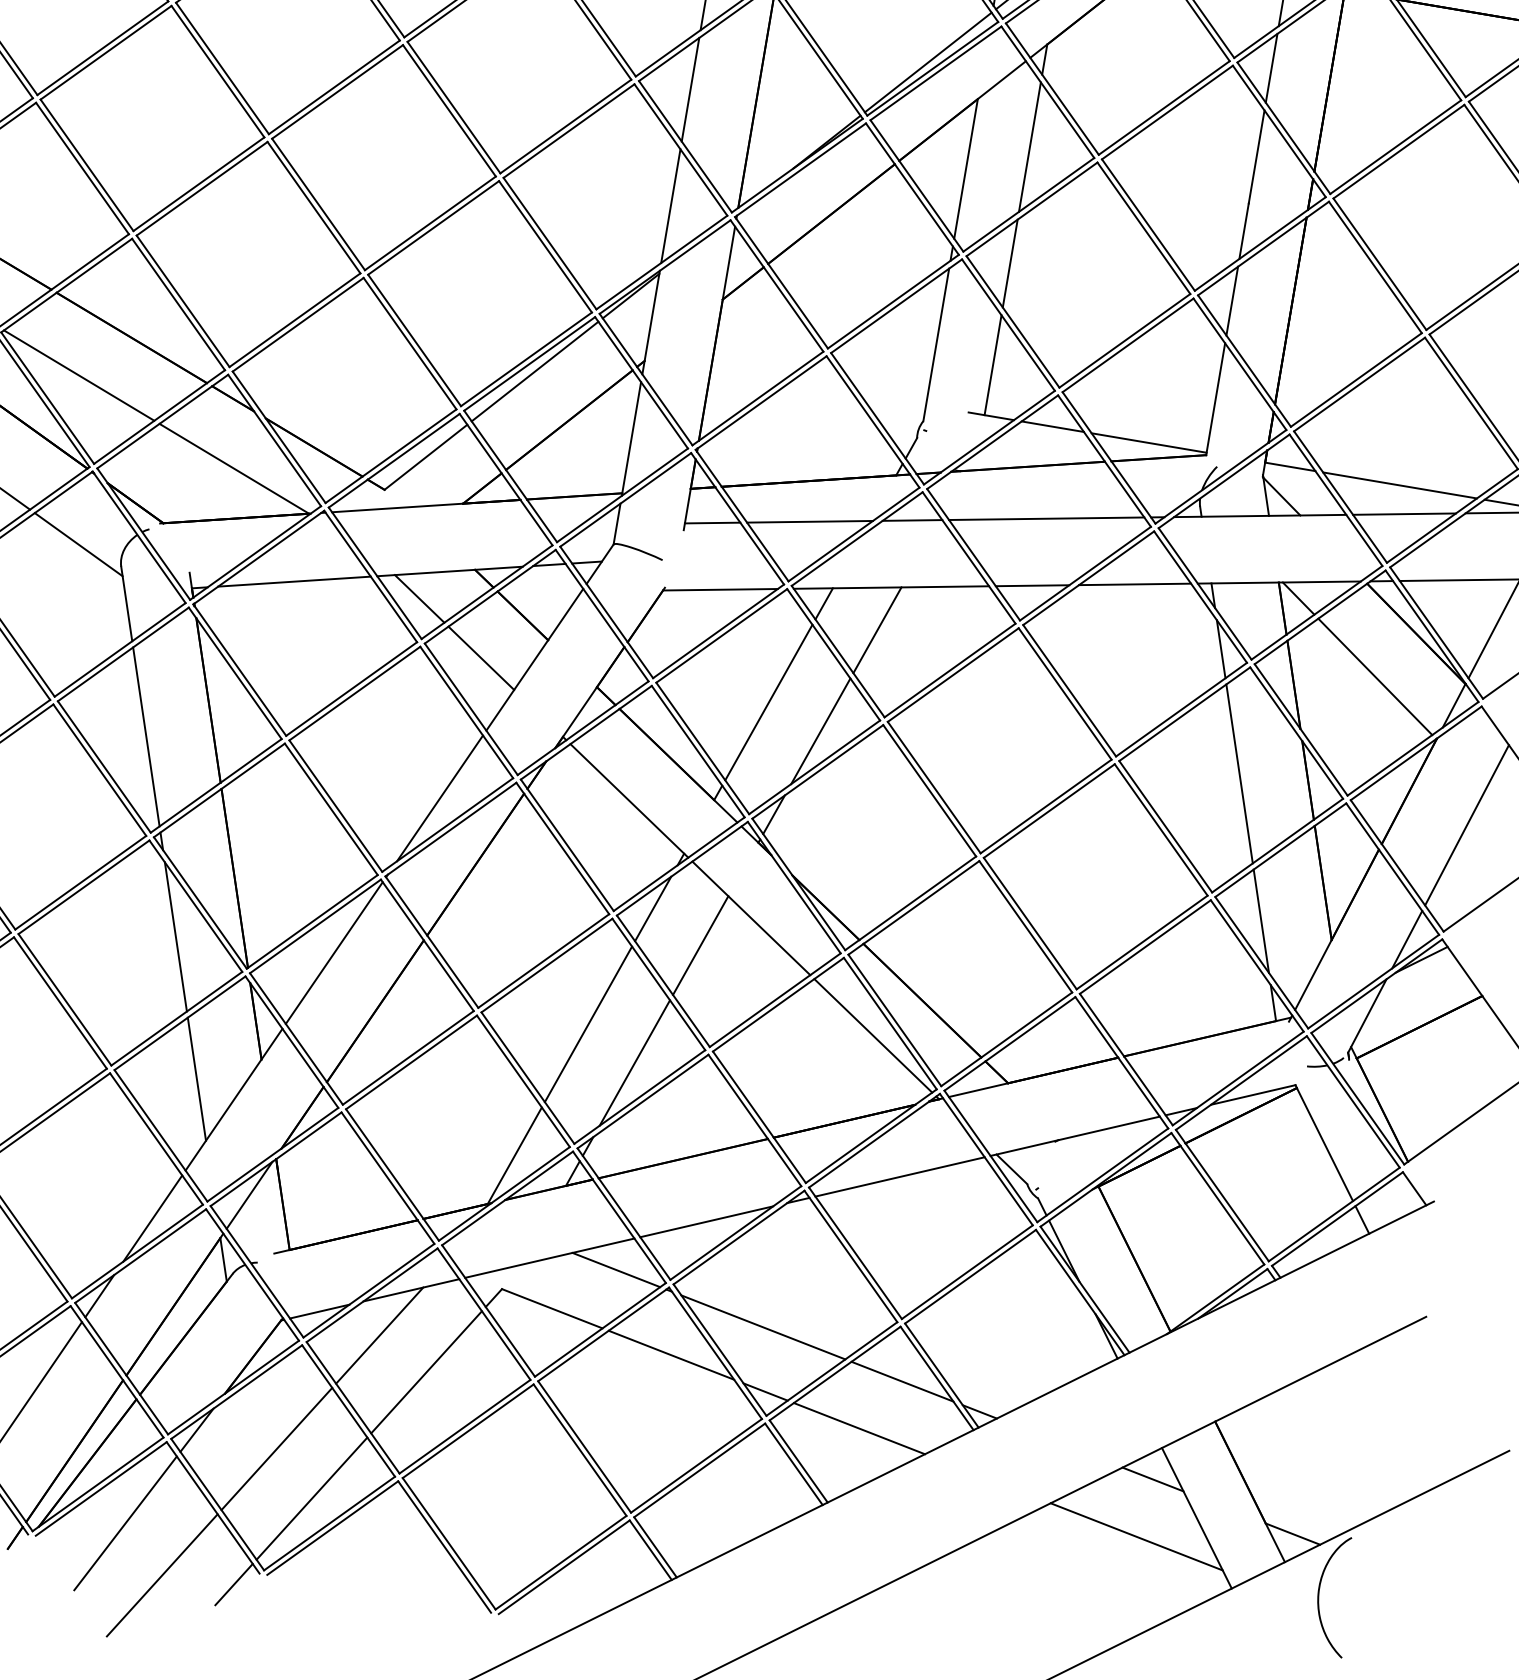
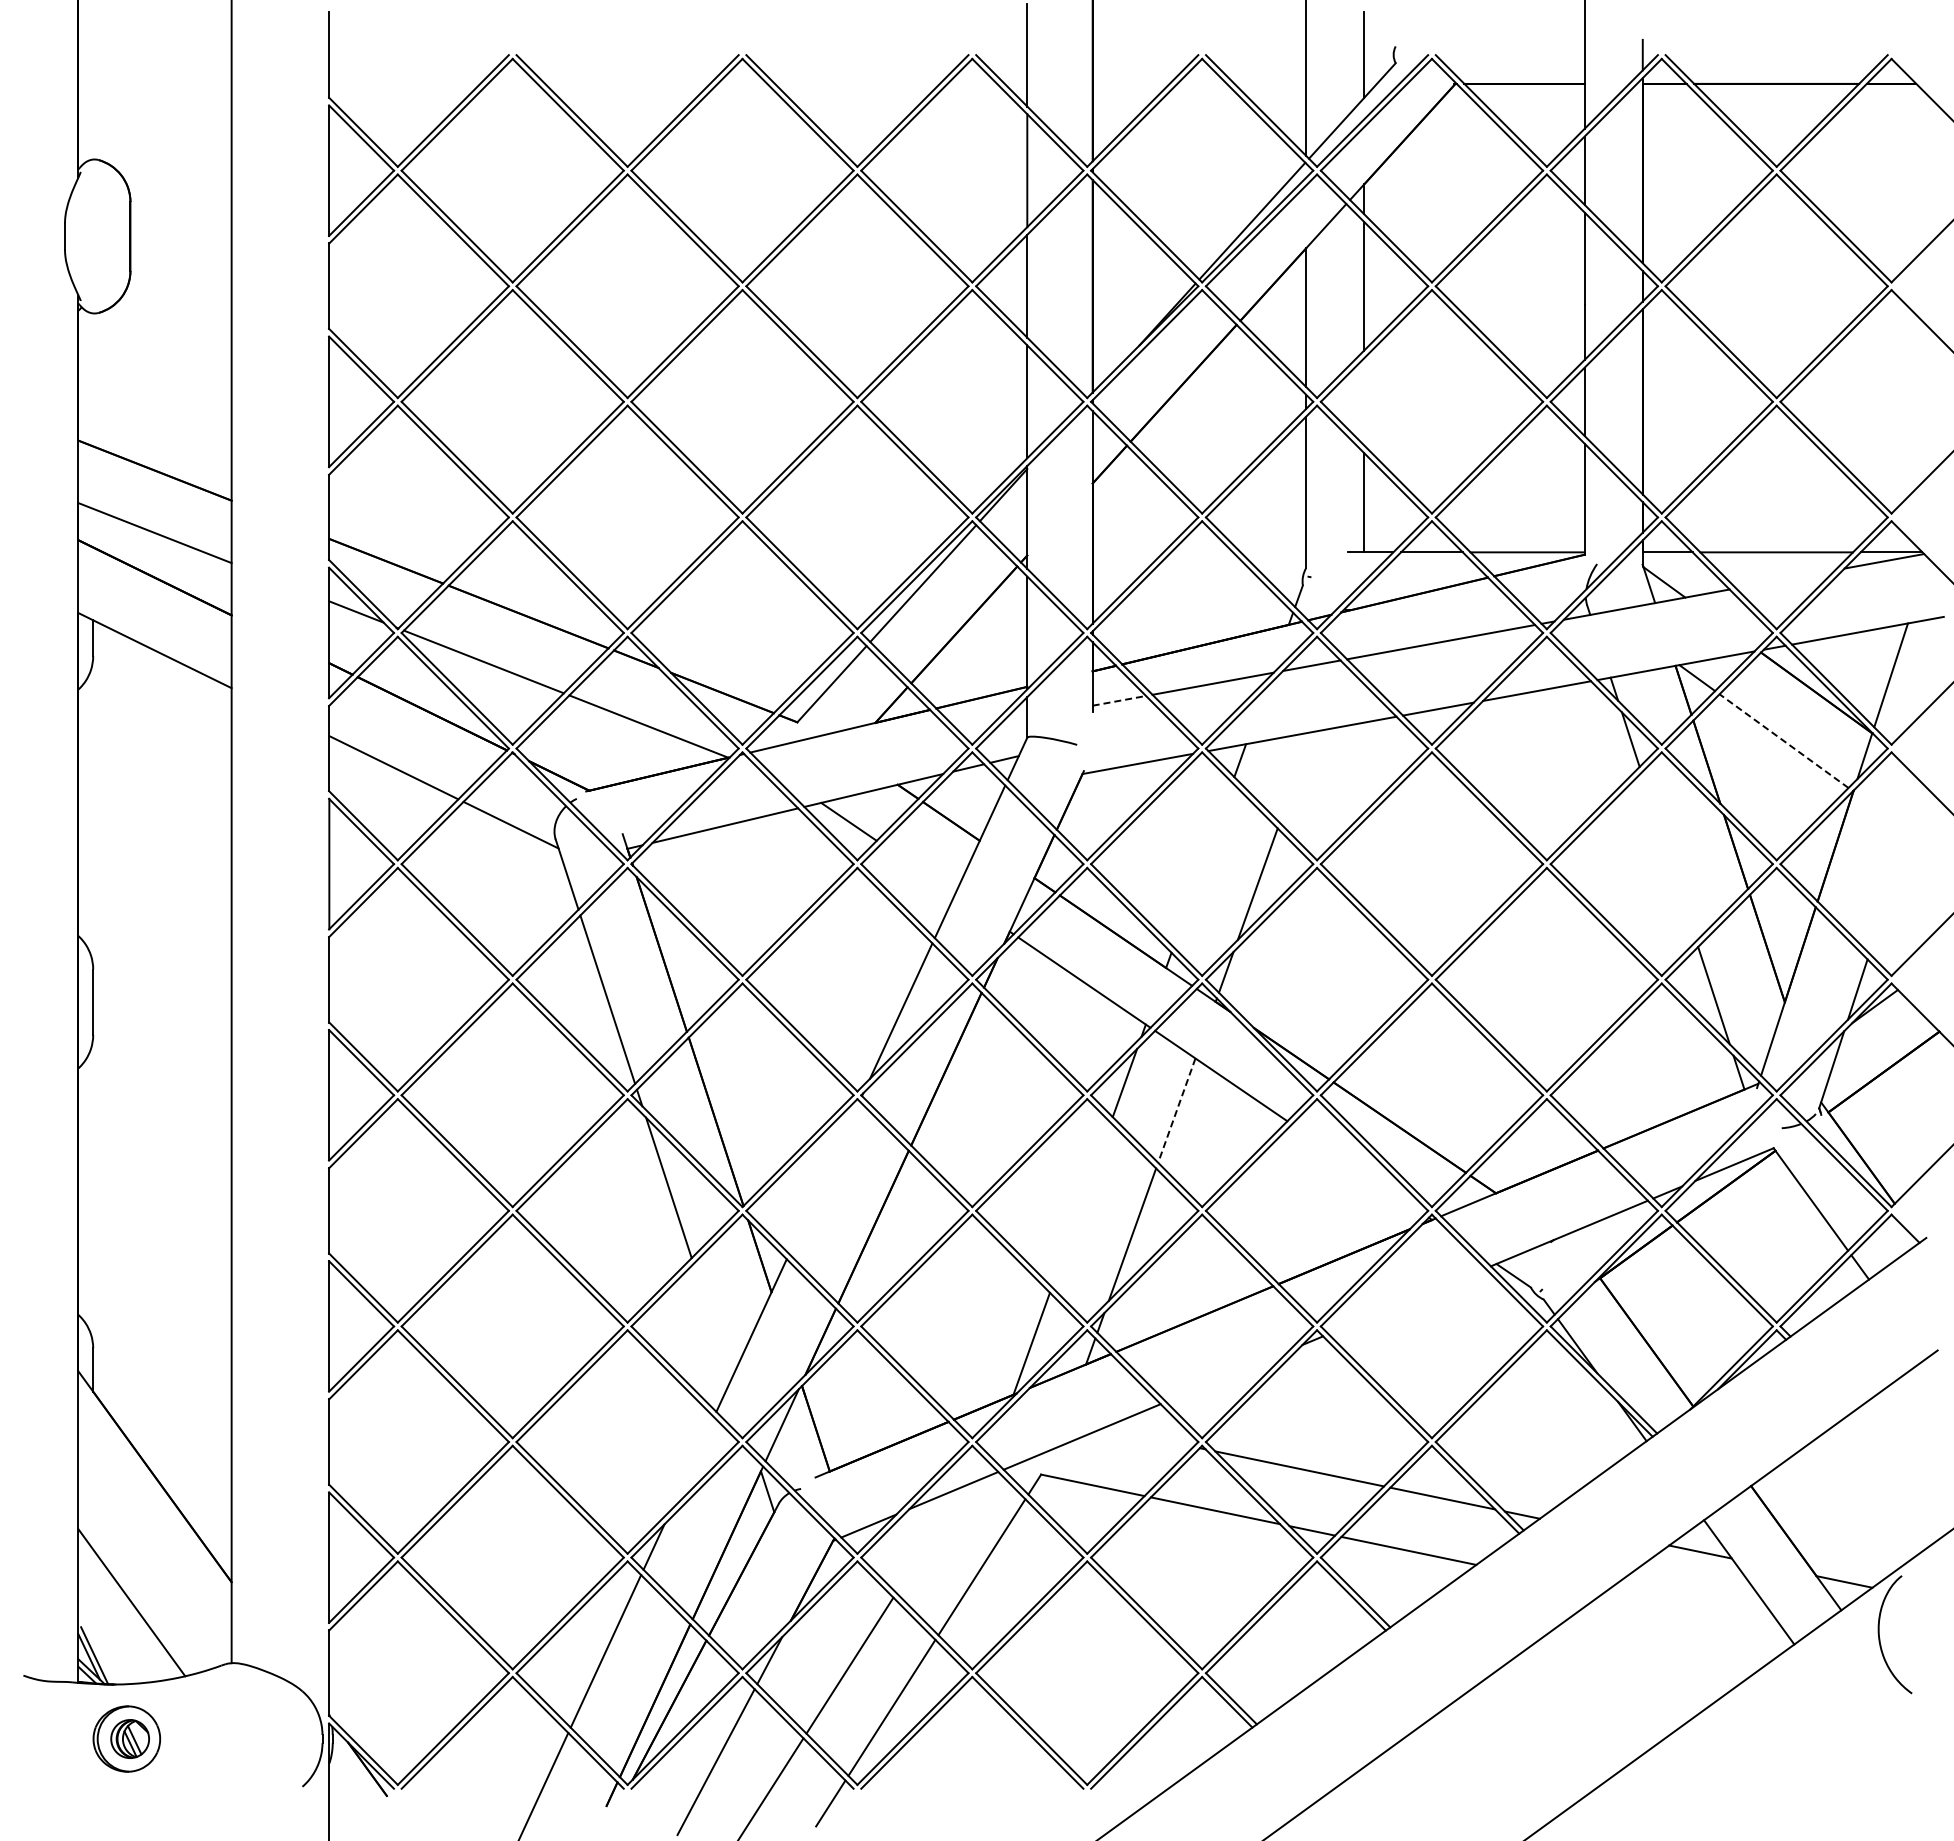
line: (1010, 263) -> (1364, 401), removed
line: (1404, 514) -> (1785, 579), removed
line: (712, 522) -> (1119, 700), solid -> dashed
line: (876, 630) -> (1295, 777), removed
line: (481, 657) -> (918, 868), removed
line: (1375, 677) -> (1784, 741), solid -> dashed
line: (768, 702) -> (1202, 864), removed
line: (1239, 773) -> (1668, 856), removed
line: (1466, 825) -> (1896, 869), removed
line: (700, 946) -> (1176, 1111), solid -> dashed
line: (334, 952) -> (824, 1177), removed
line: (588, 1023) -> (1081, 1204), removed
line: (873, 1035) -> (1358, 1169), removed
line: (197, 1078) -> (712, 1321), removed
line: (899, 1176) -> (1406, 1301), removed
line: (152, 1218) -> (692, 1463), removed
line: (706, 1221) -> (1227, 1375), removed
line: (616, 1270) -> (1148, 1437), removed
line: (379, 1334) -> (930, 1538), removed
line: (1136, 1536) -> (1693, 1609), removed

